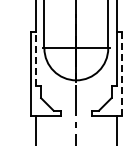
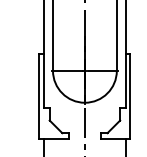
line: (35, 58) -> (44, 80), dashed -> solid
line: (121, 73) -> (130, 95), dashed -> solid

